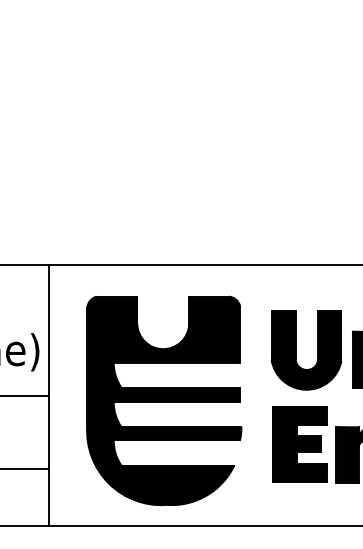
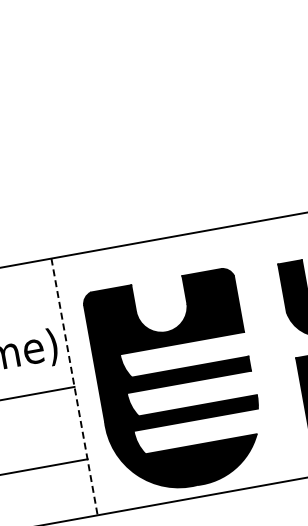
line: (49, 396) -> (74, 387), solid -> dashed
part: (164, 400) -> (176, 382), moved

